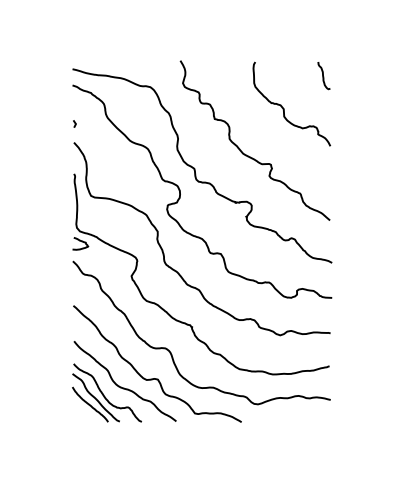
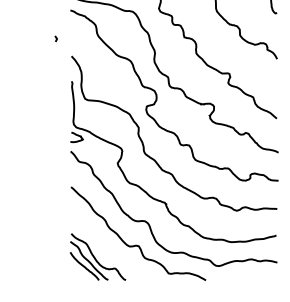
line: (74, 123) -> (55, 38), moved
curve: (121, 386) -> (109, 251), removed

